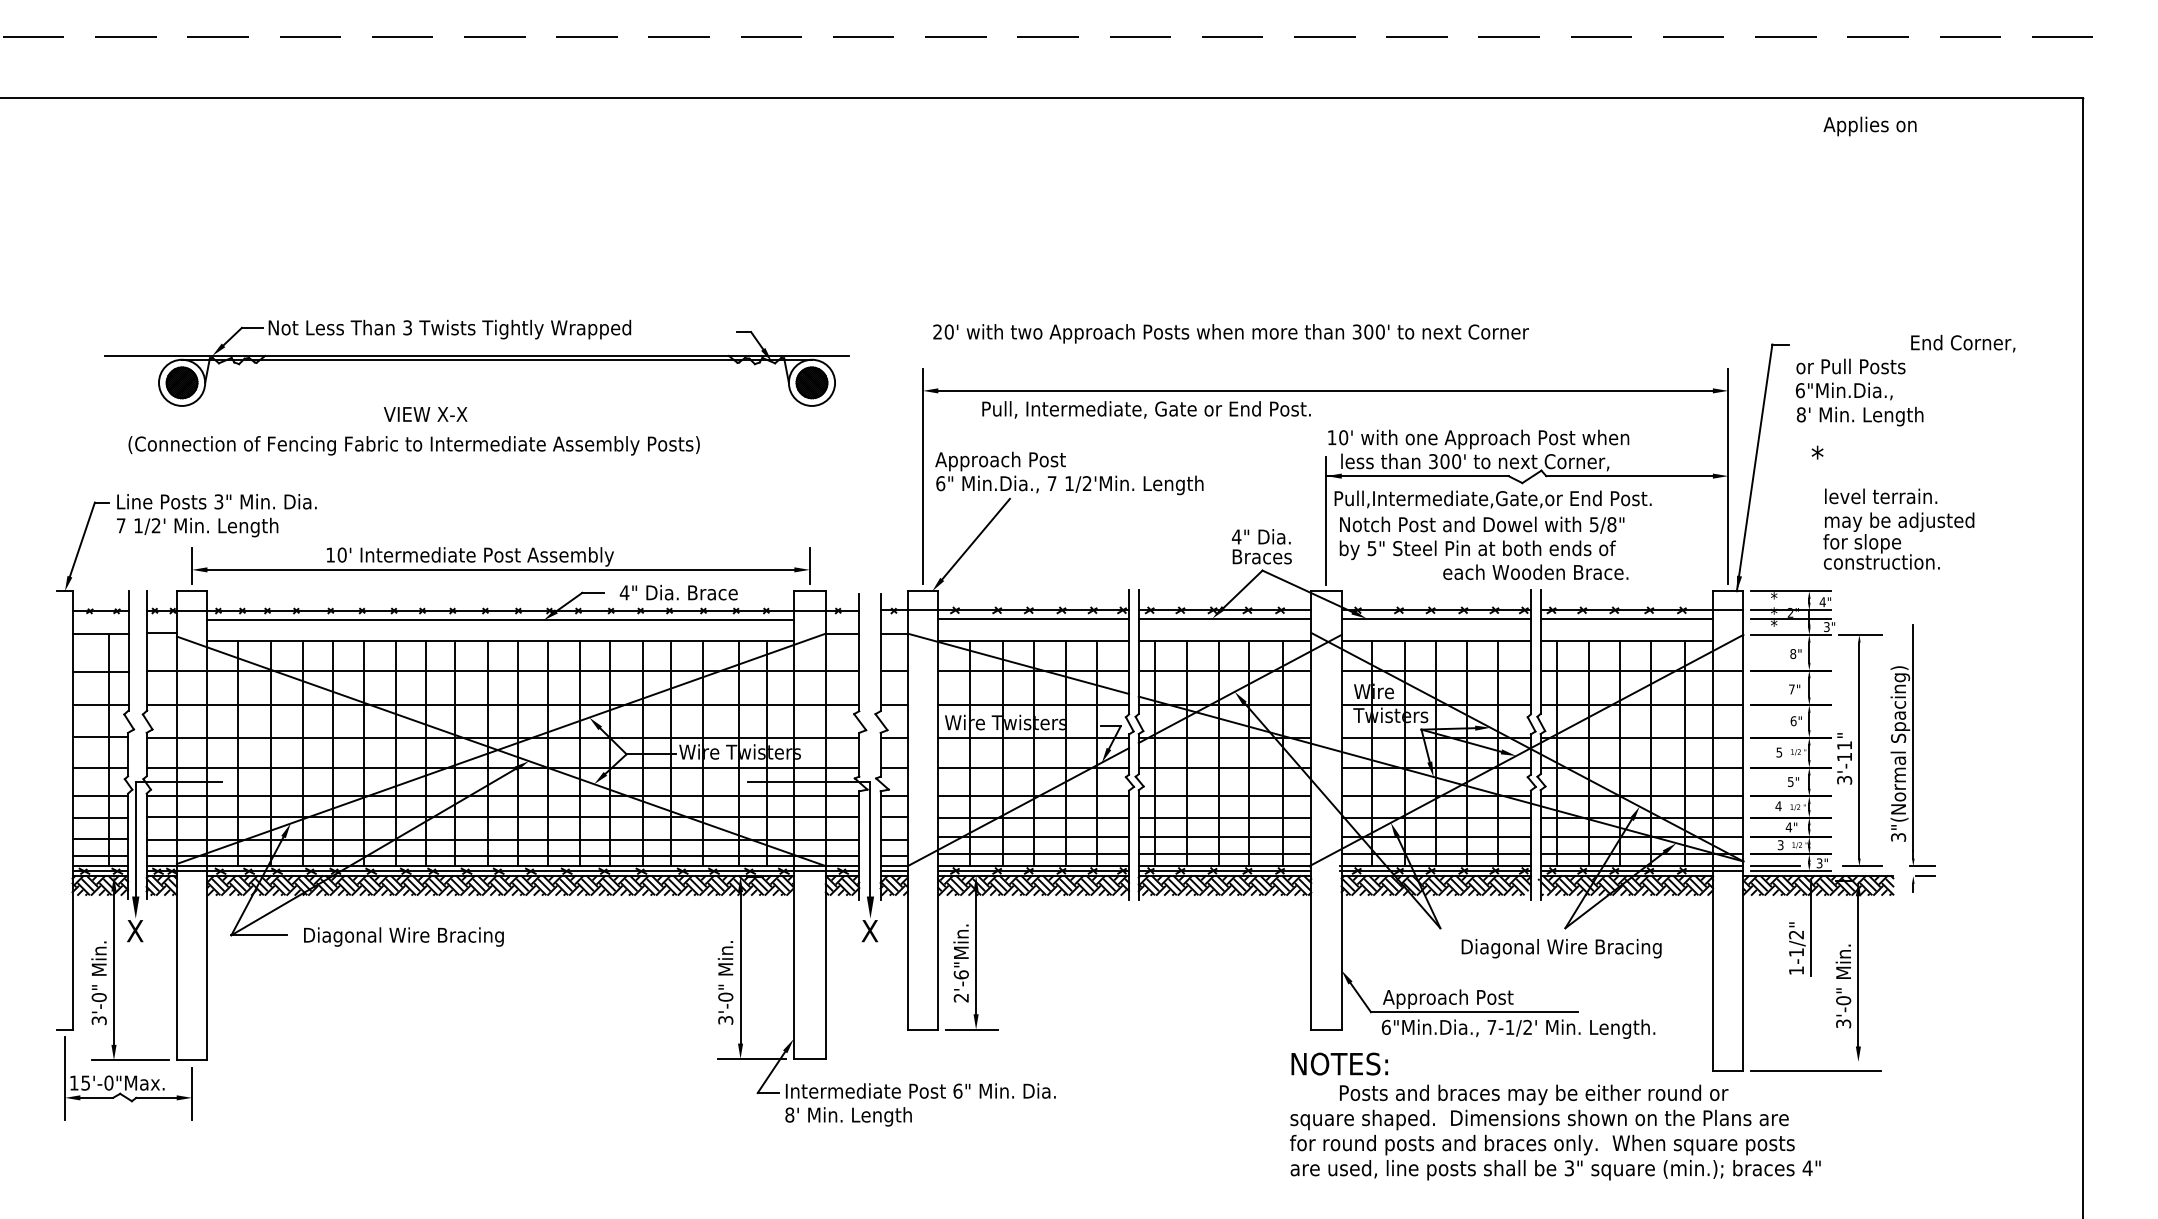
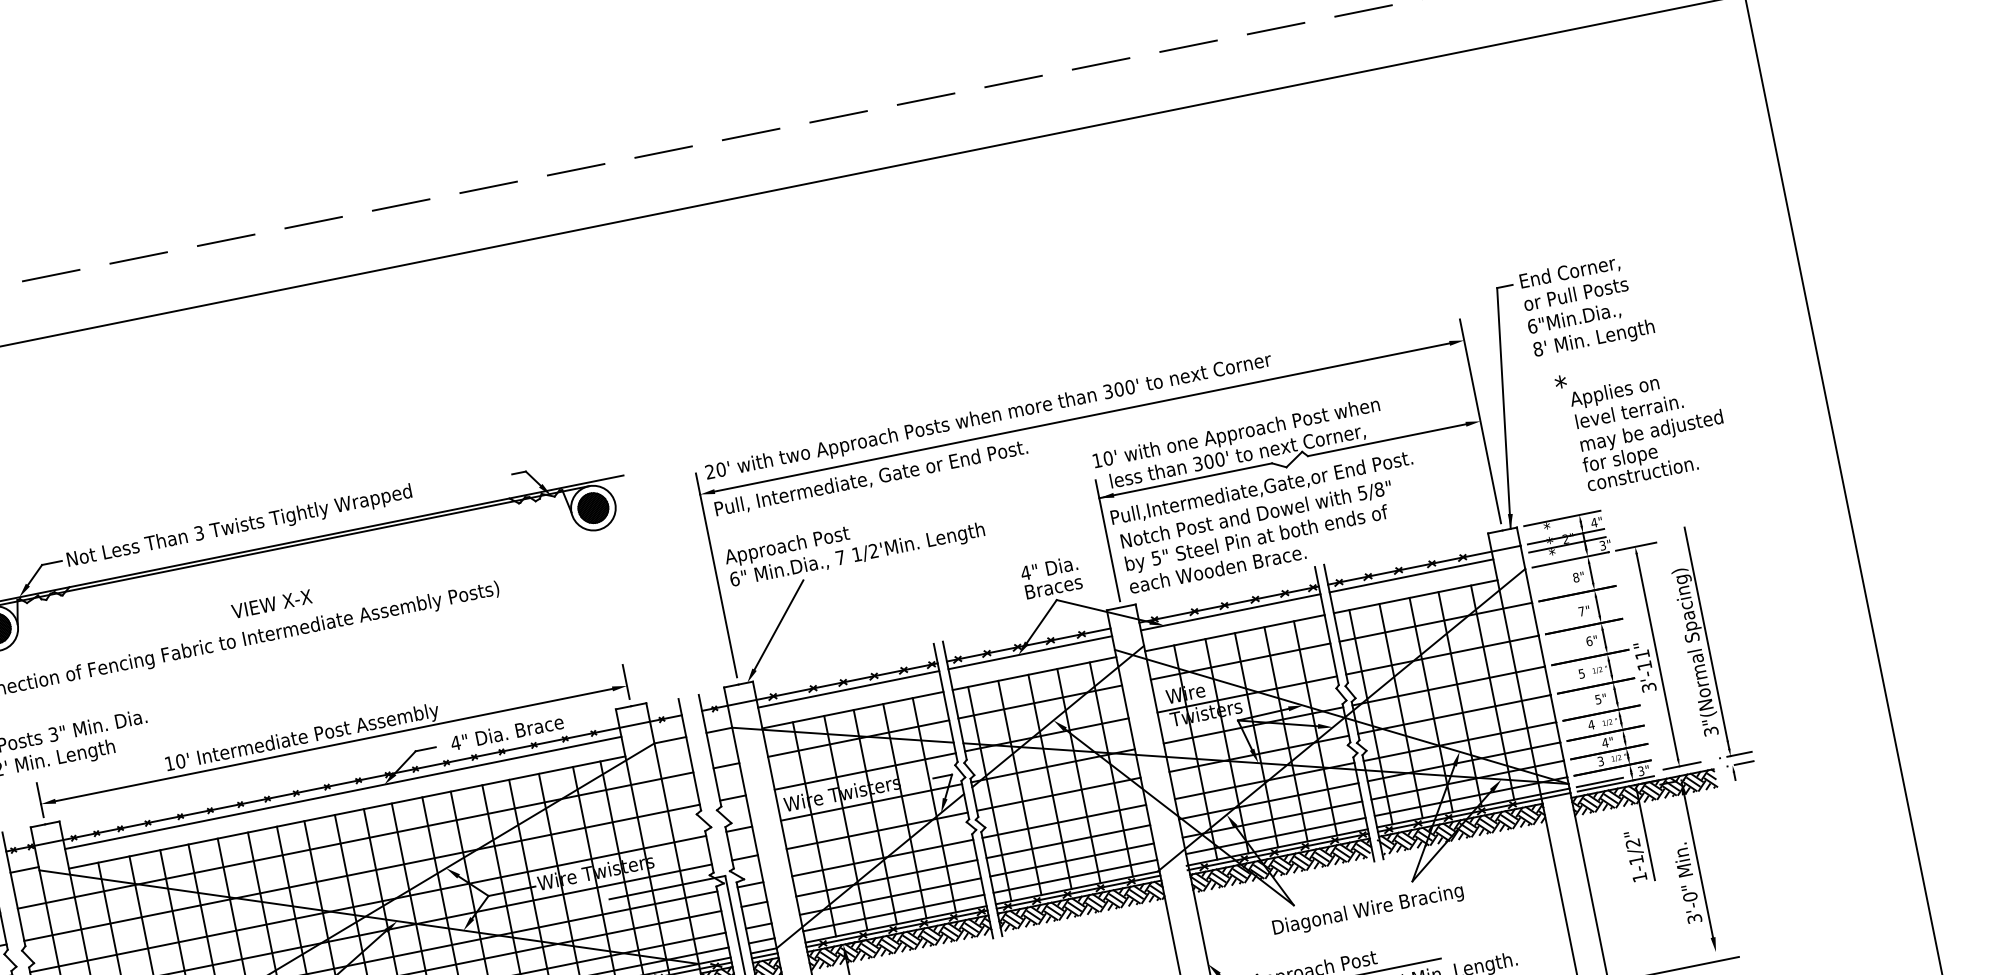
text: (1869, 126) -> (1614, 392), moved
text: (1230, 333) -> (988, 417), moved
text: (1963, 343) -> (1570, 272), moved
text: (1146, 409) -> (871, 478), moved
text: (425, 414) -> (271, 604), moved
text: (1535, 571) -> (1217, 568), moved
text: (1561, 948) -> (1368, 910), moved

